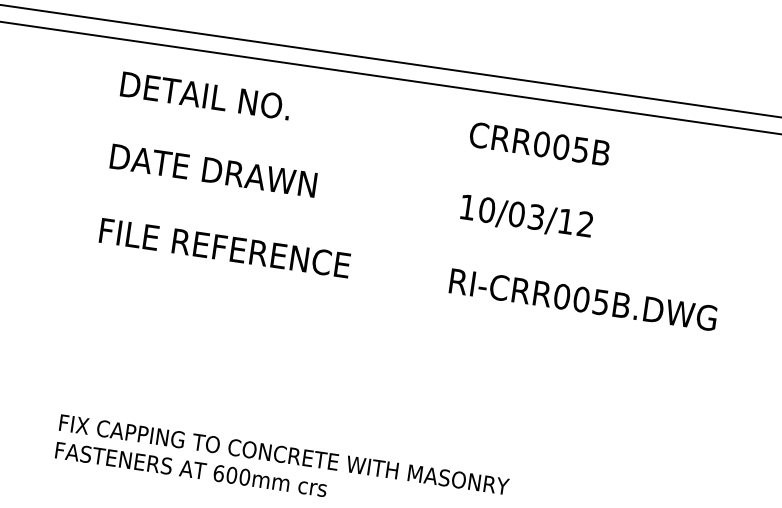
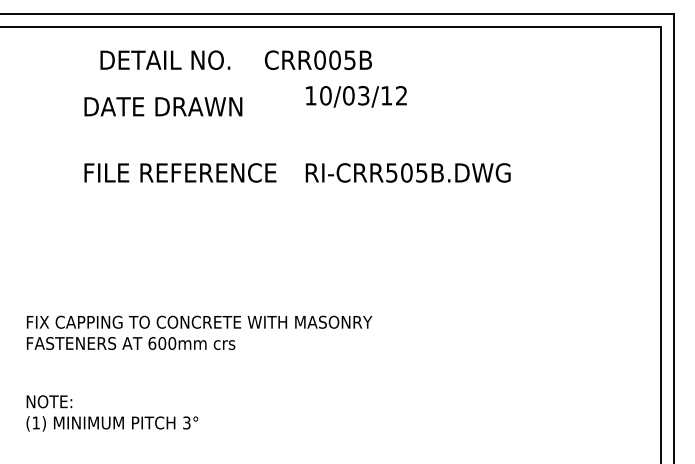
text: (206, 95) -> (165, 59), moved
text: (538, 142) -> (317, 59), moved
text: (213, 170) -> (163, 106), moved
text: (526, 216) -> (356, 96), moved
text: (225, 247) -> (180, 172), moved
text: (561, 296) -> (391, 172), RI-CRR005B.DWG -> RI-CRR505B.DWG

